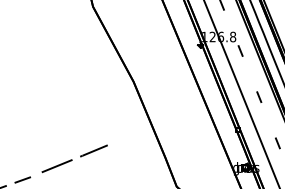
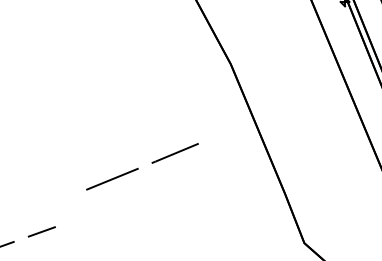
line: (72, 159) -> (138, 167), moved

